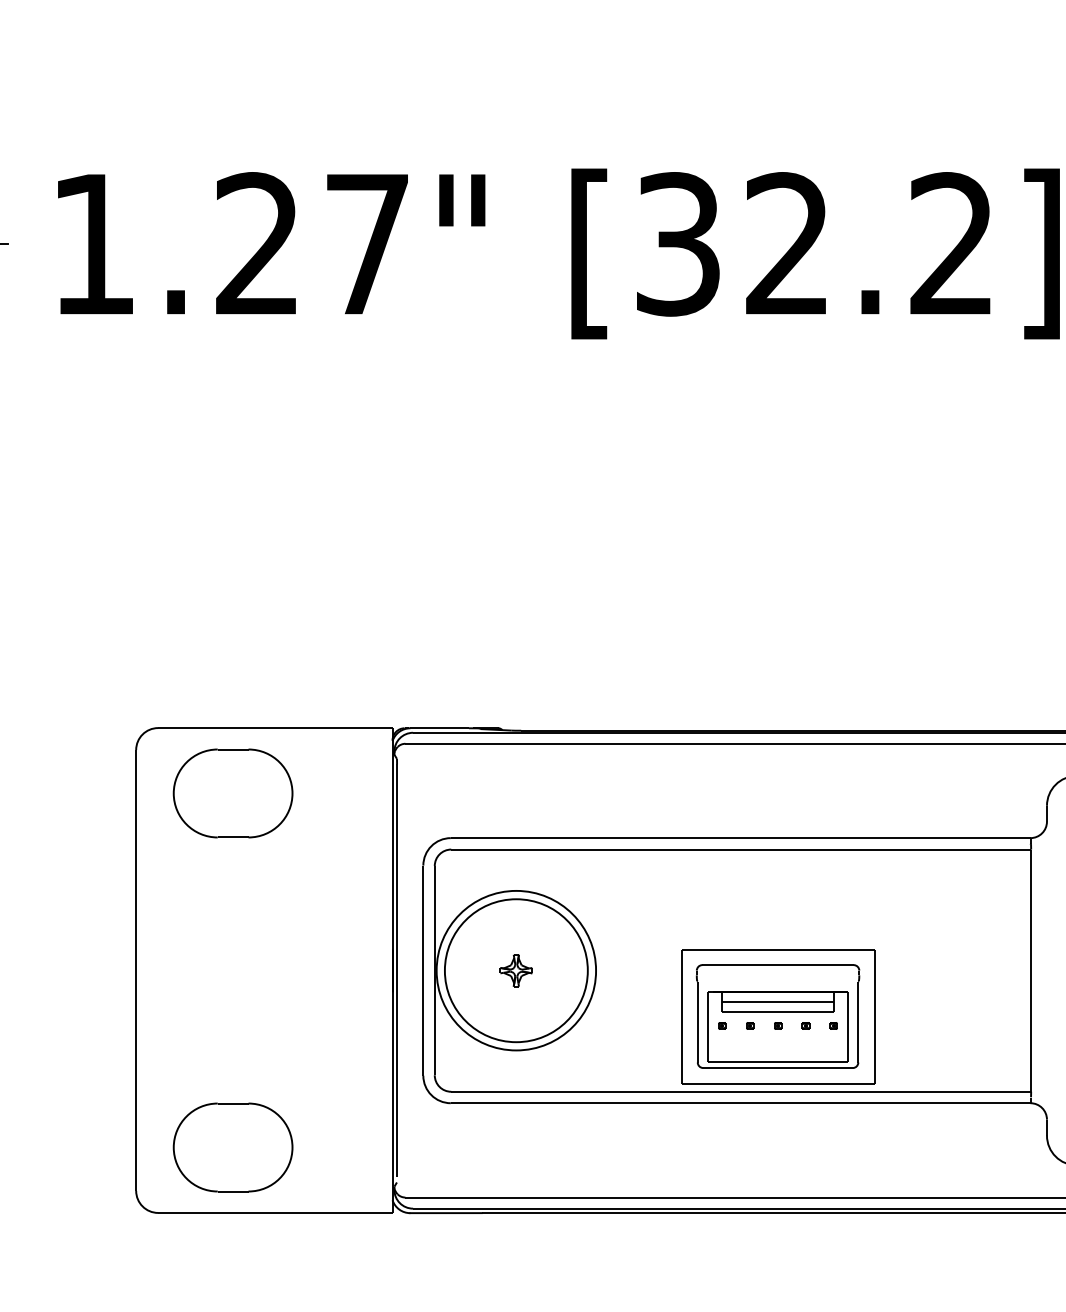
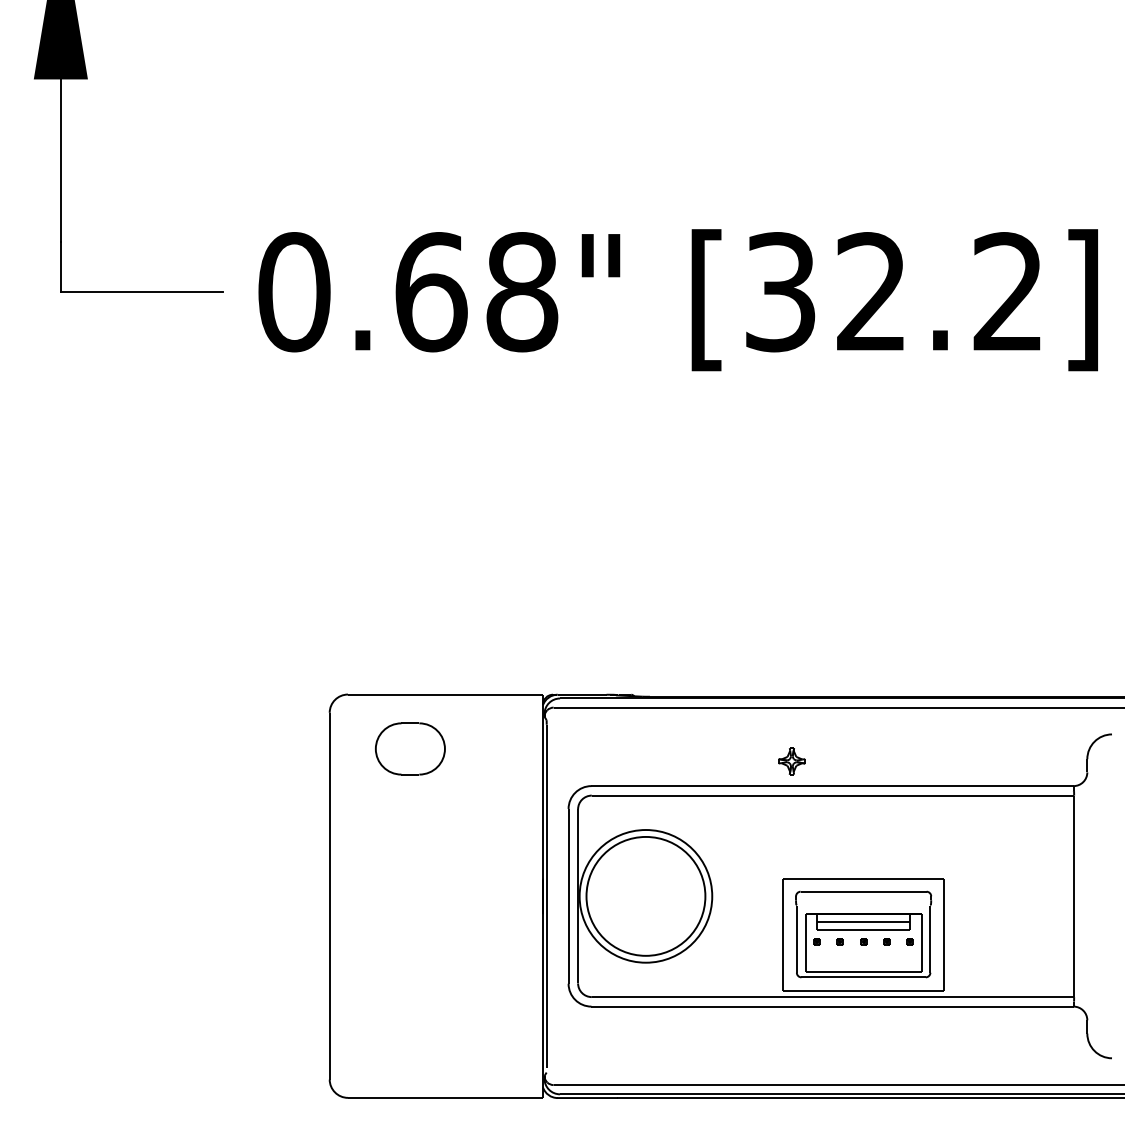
text: (230, 244) -> (408, 292), 1.27" -> 0.68"
part: (233, 792) -> (410, 748), size x0.7
part: (515, 970) -> (791, 761), moved
part: (233, 1147) -> (410, 1043), removed

